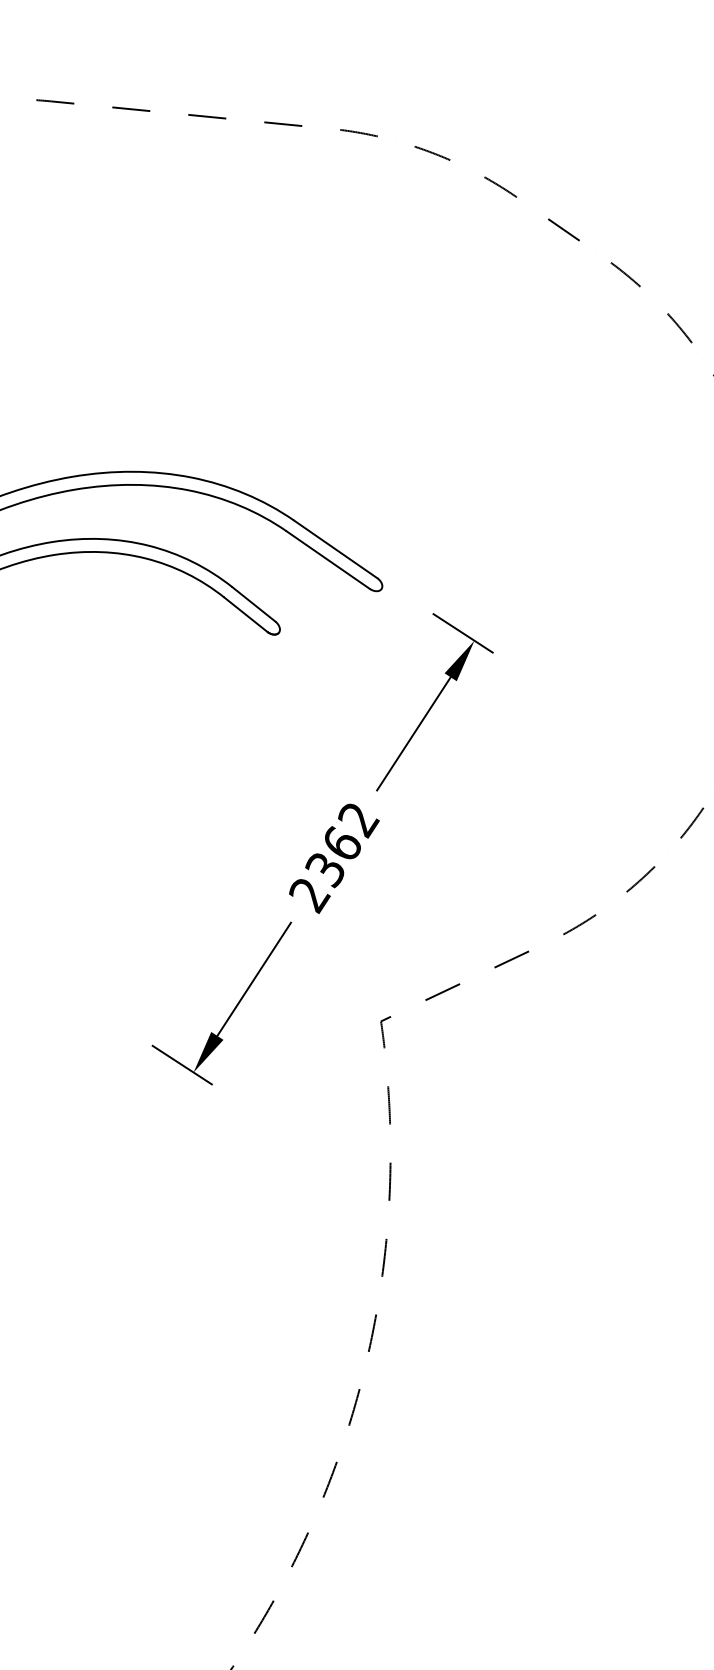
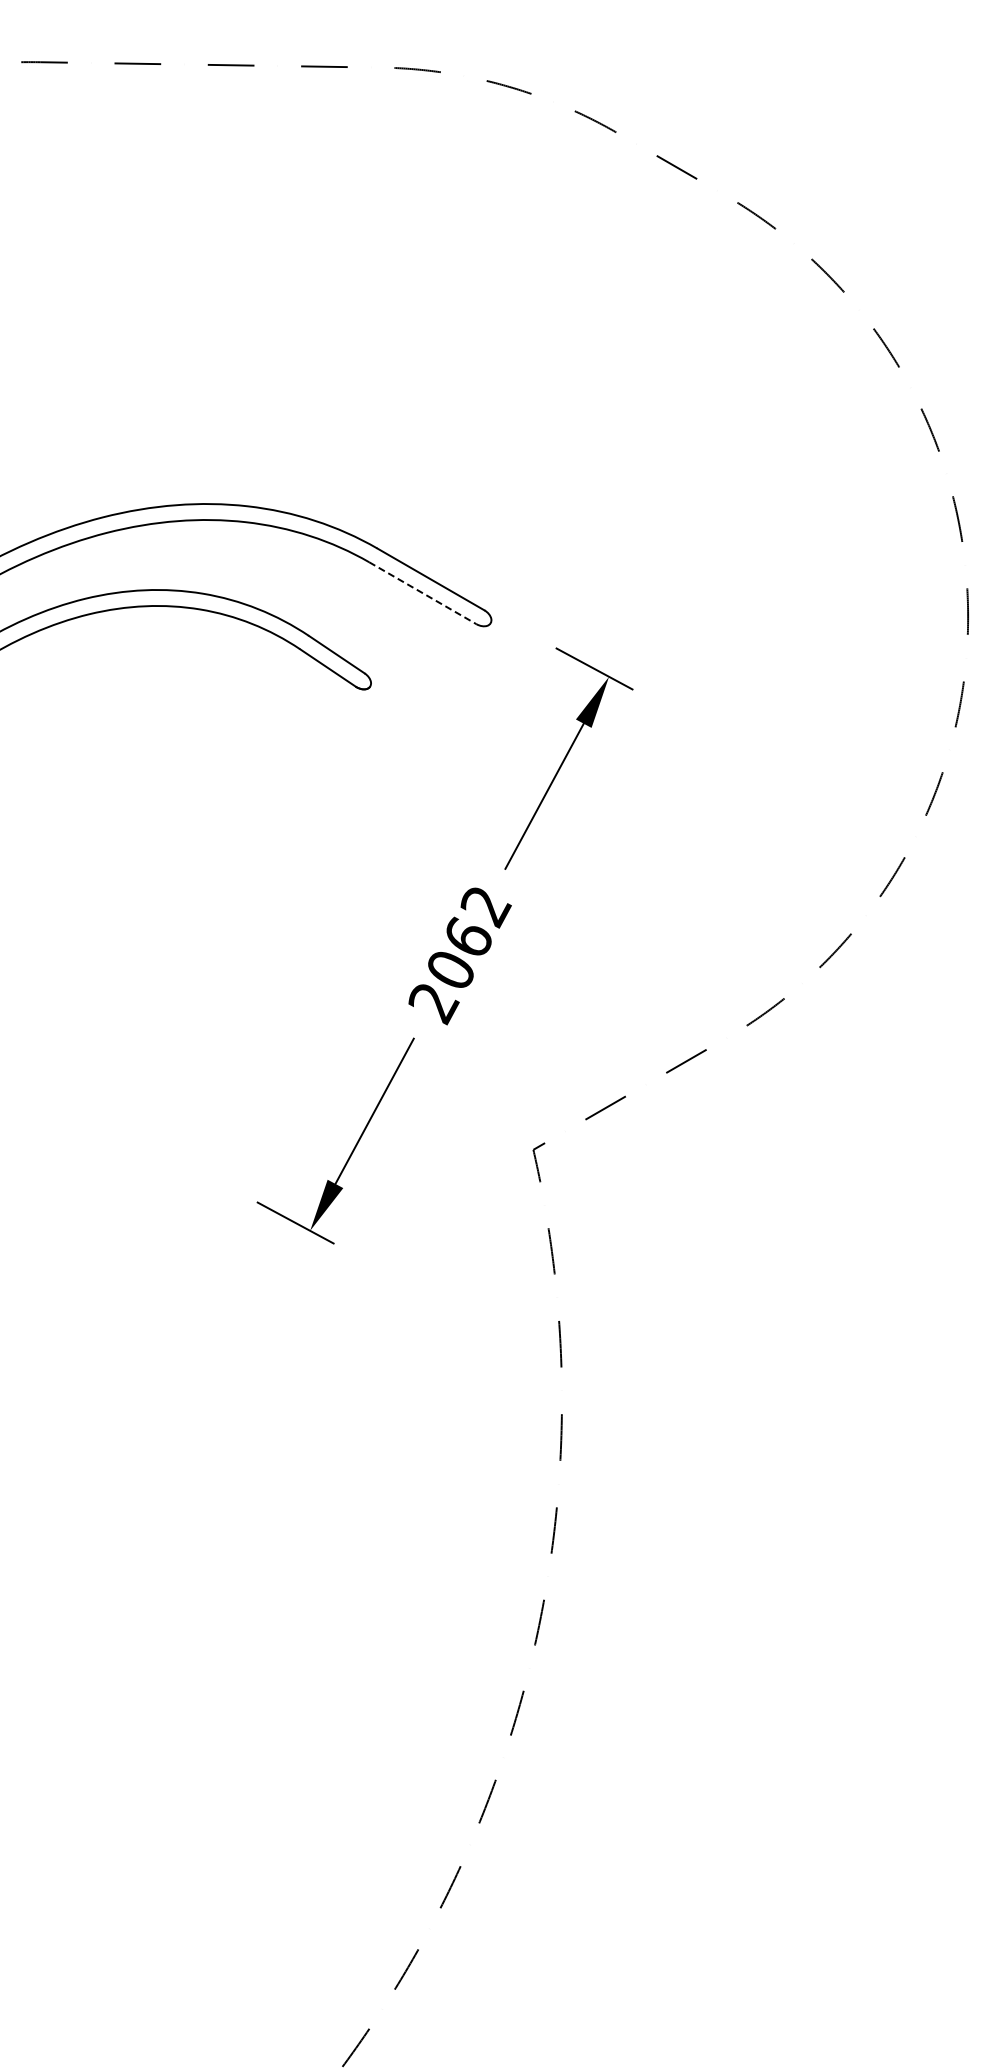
line: (327, 560) -> (422, 593), solid -> dashed
text: (324, 870) -> (449, 971), 2362 -> 2062

